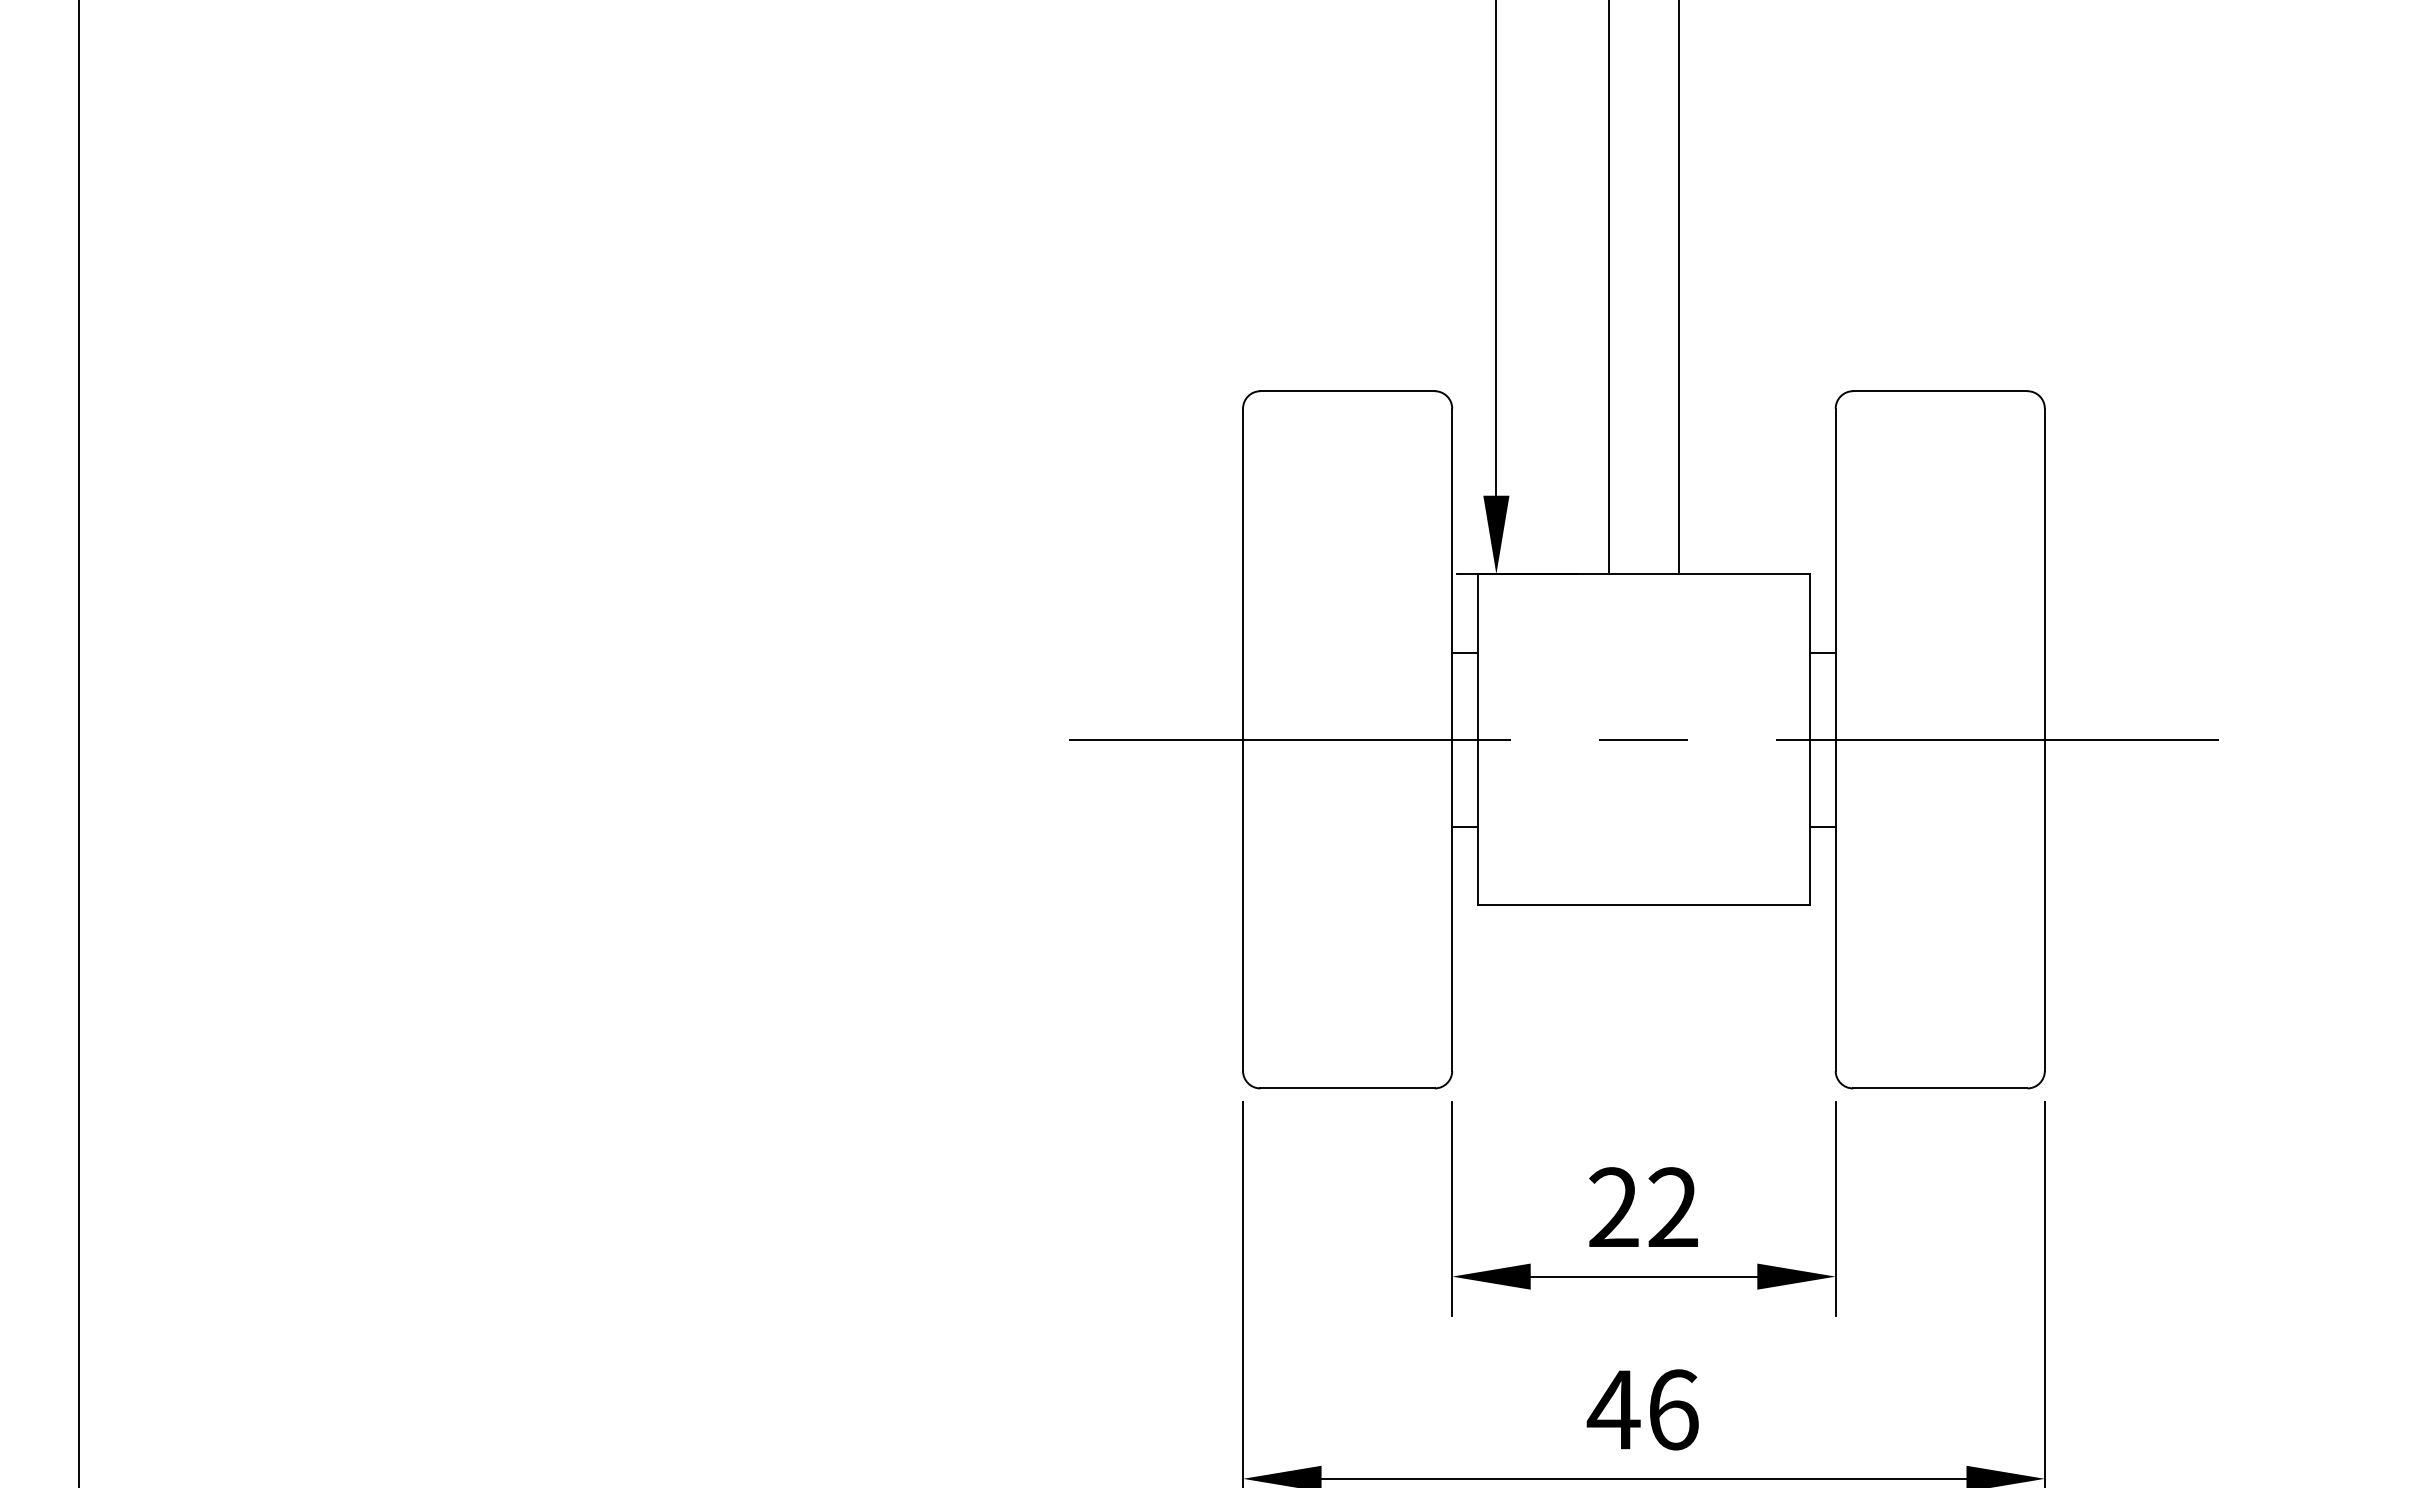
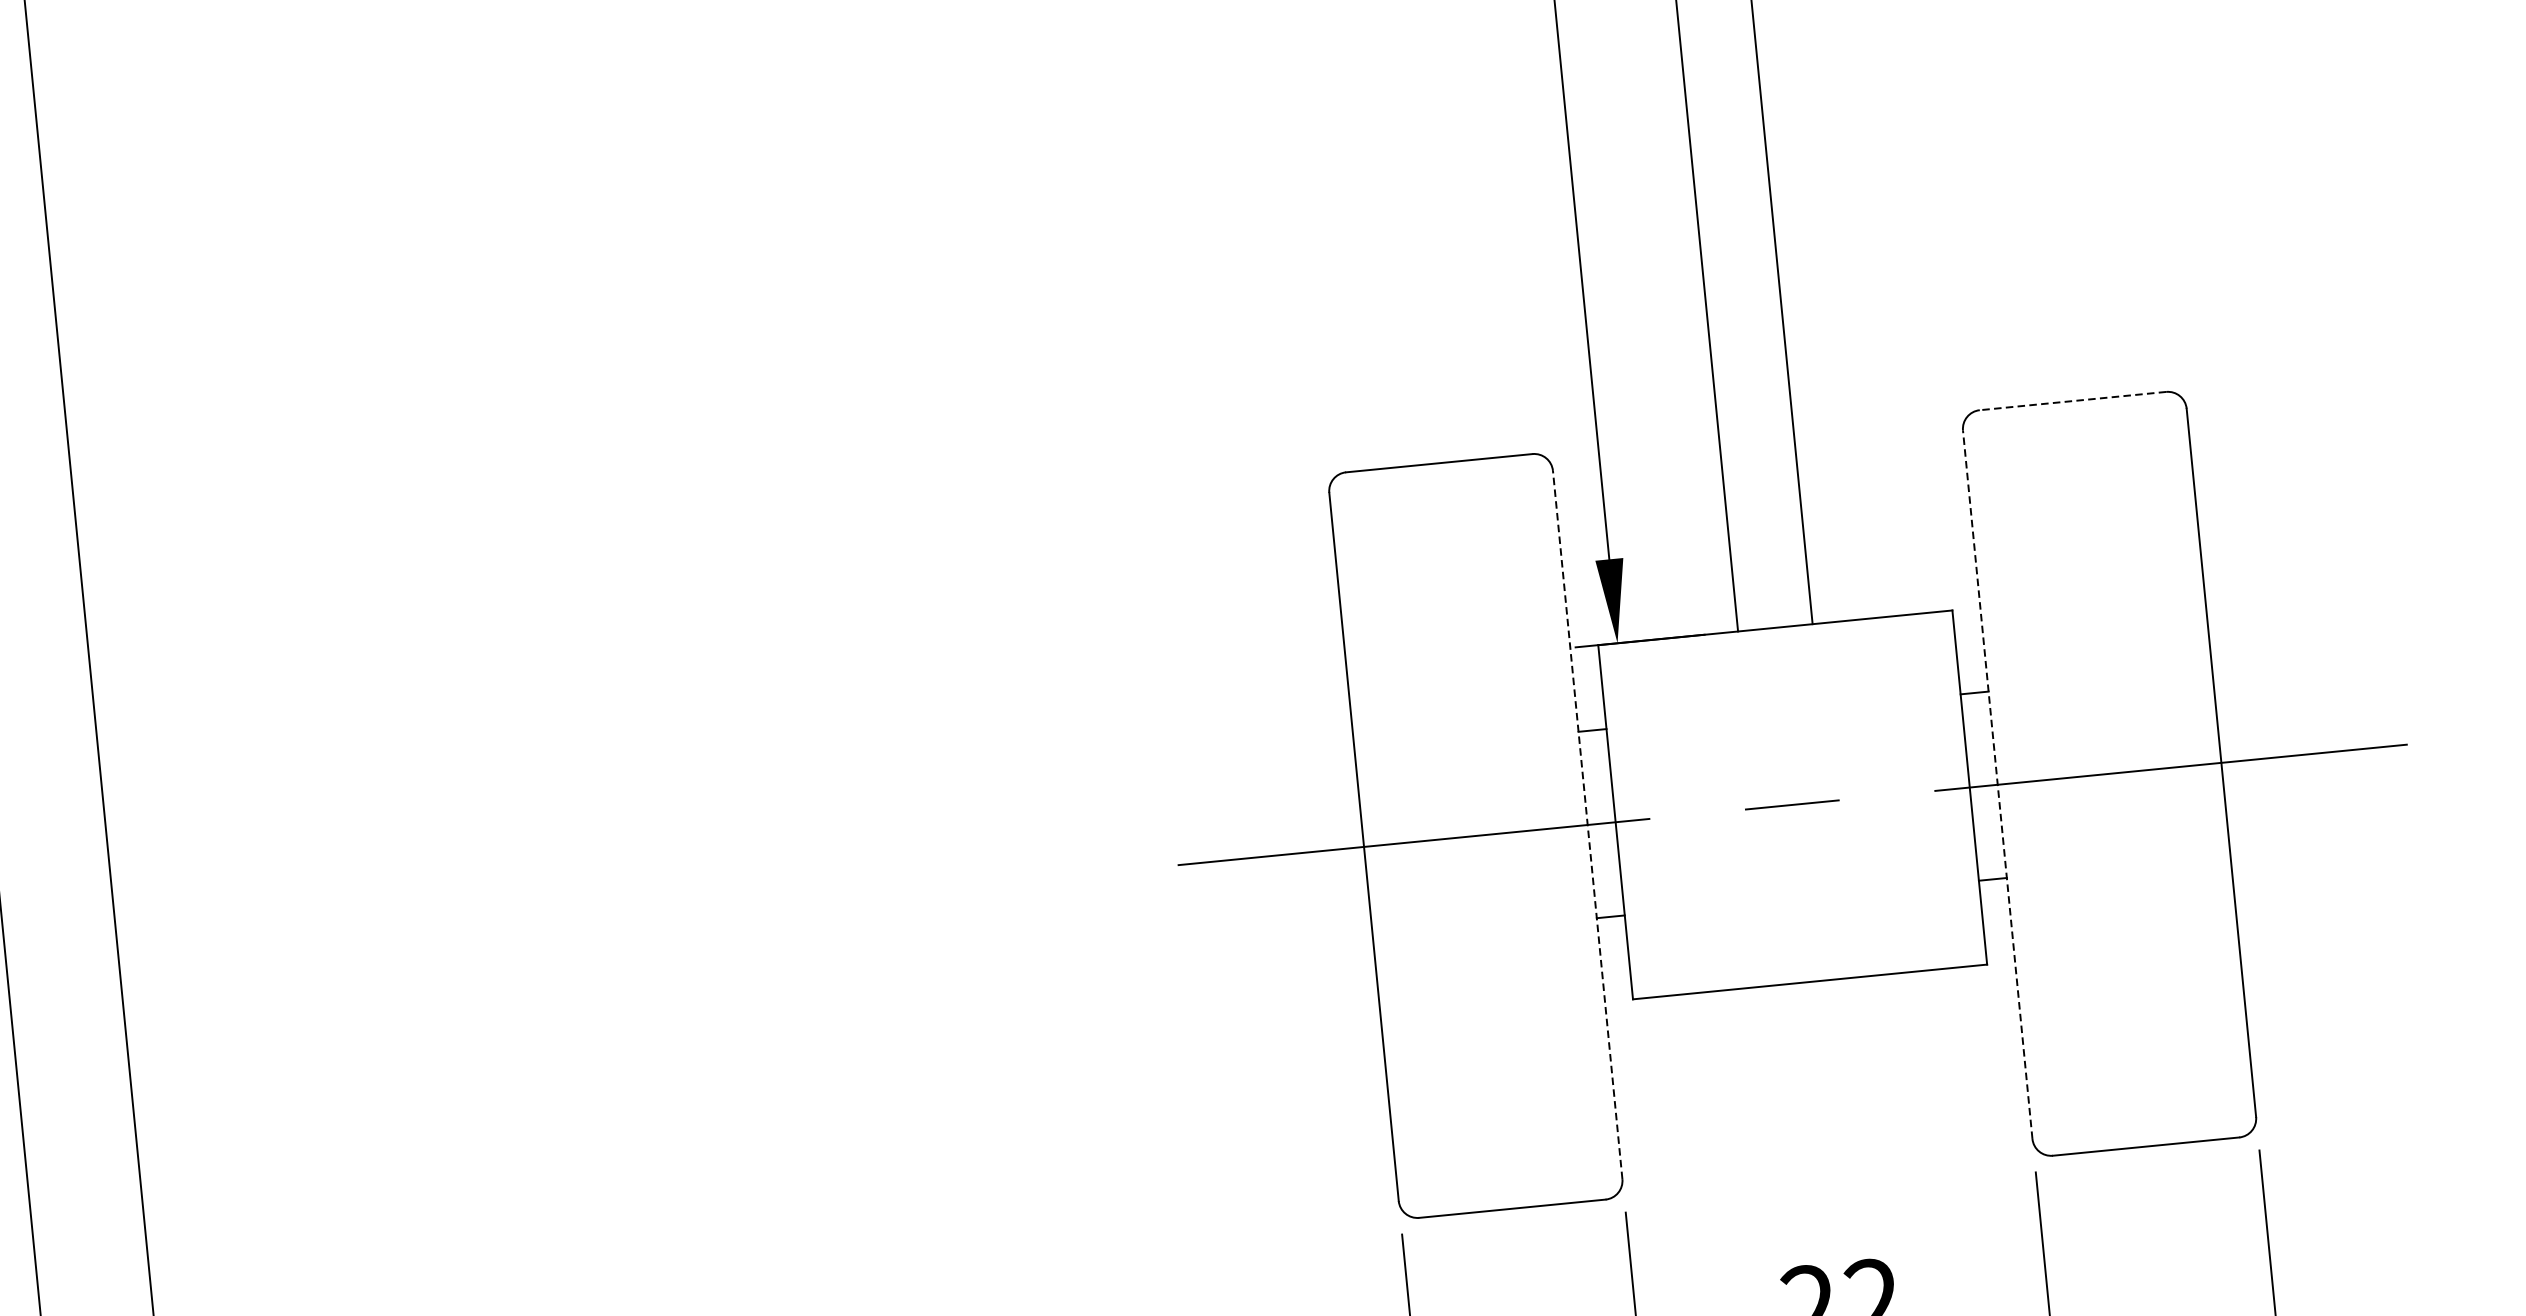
line: (1939, 391) -> (2072, 401), solid -> dashed
line: (1452, 739) -> (1587, 824), solid -> dashed
line: (1835, 739) -> (1997, 784), solid -> dashed

